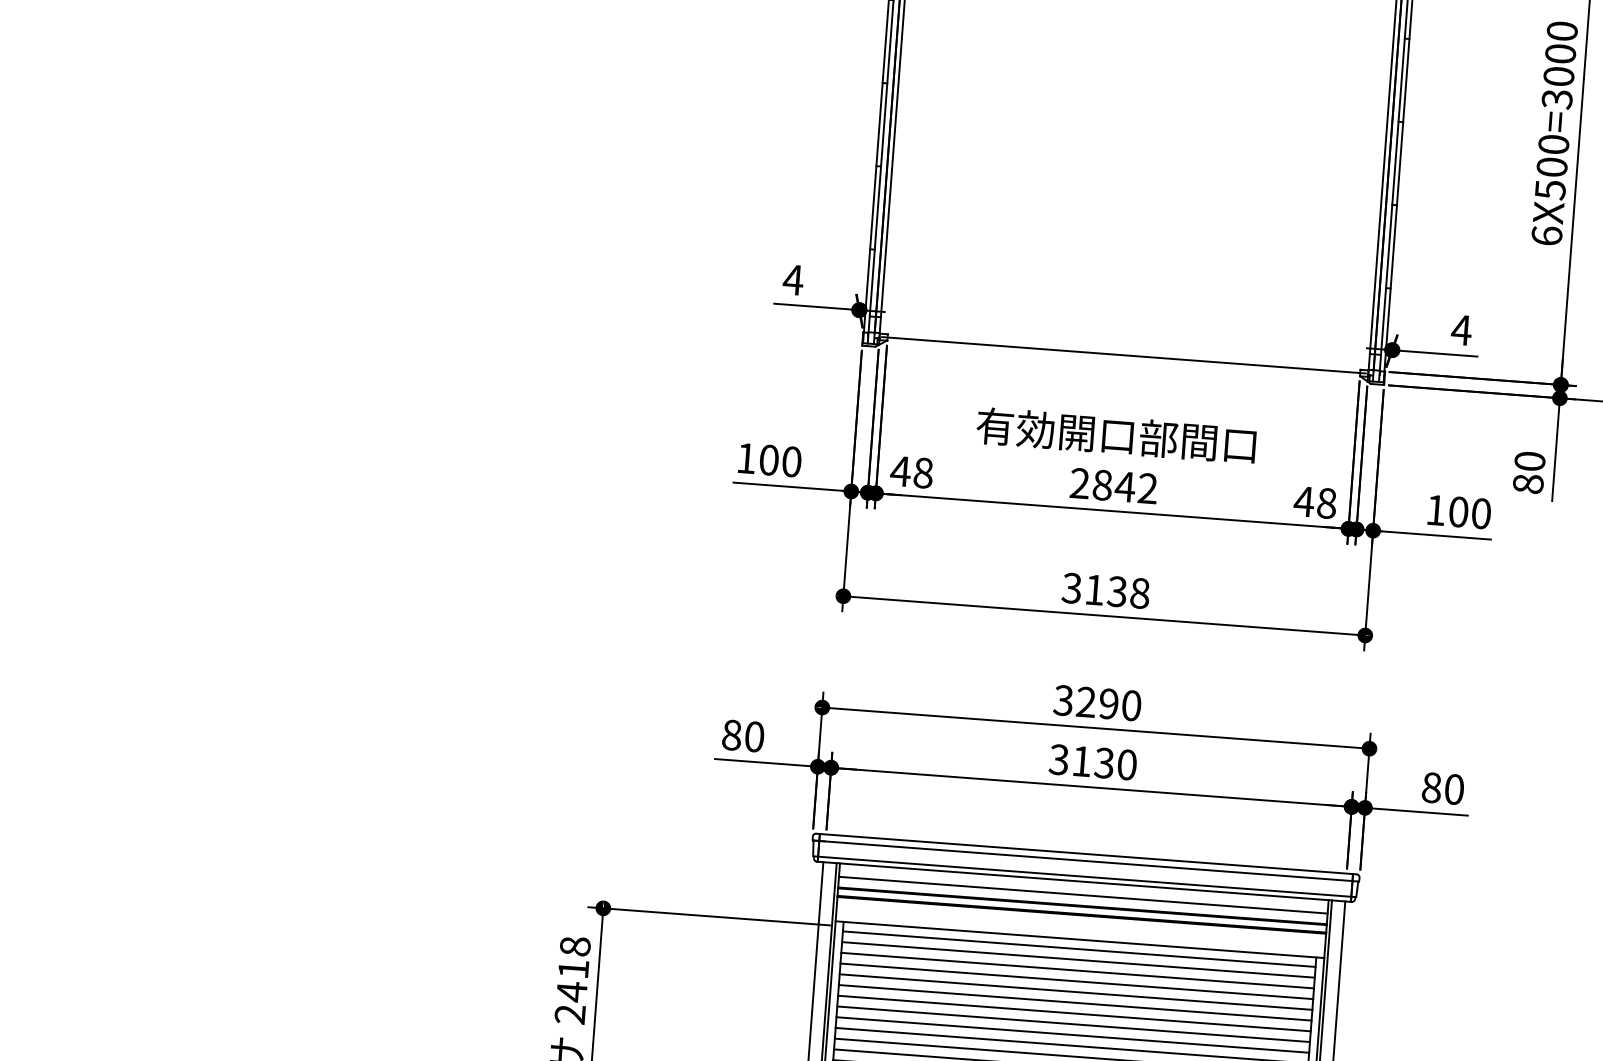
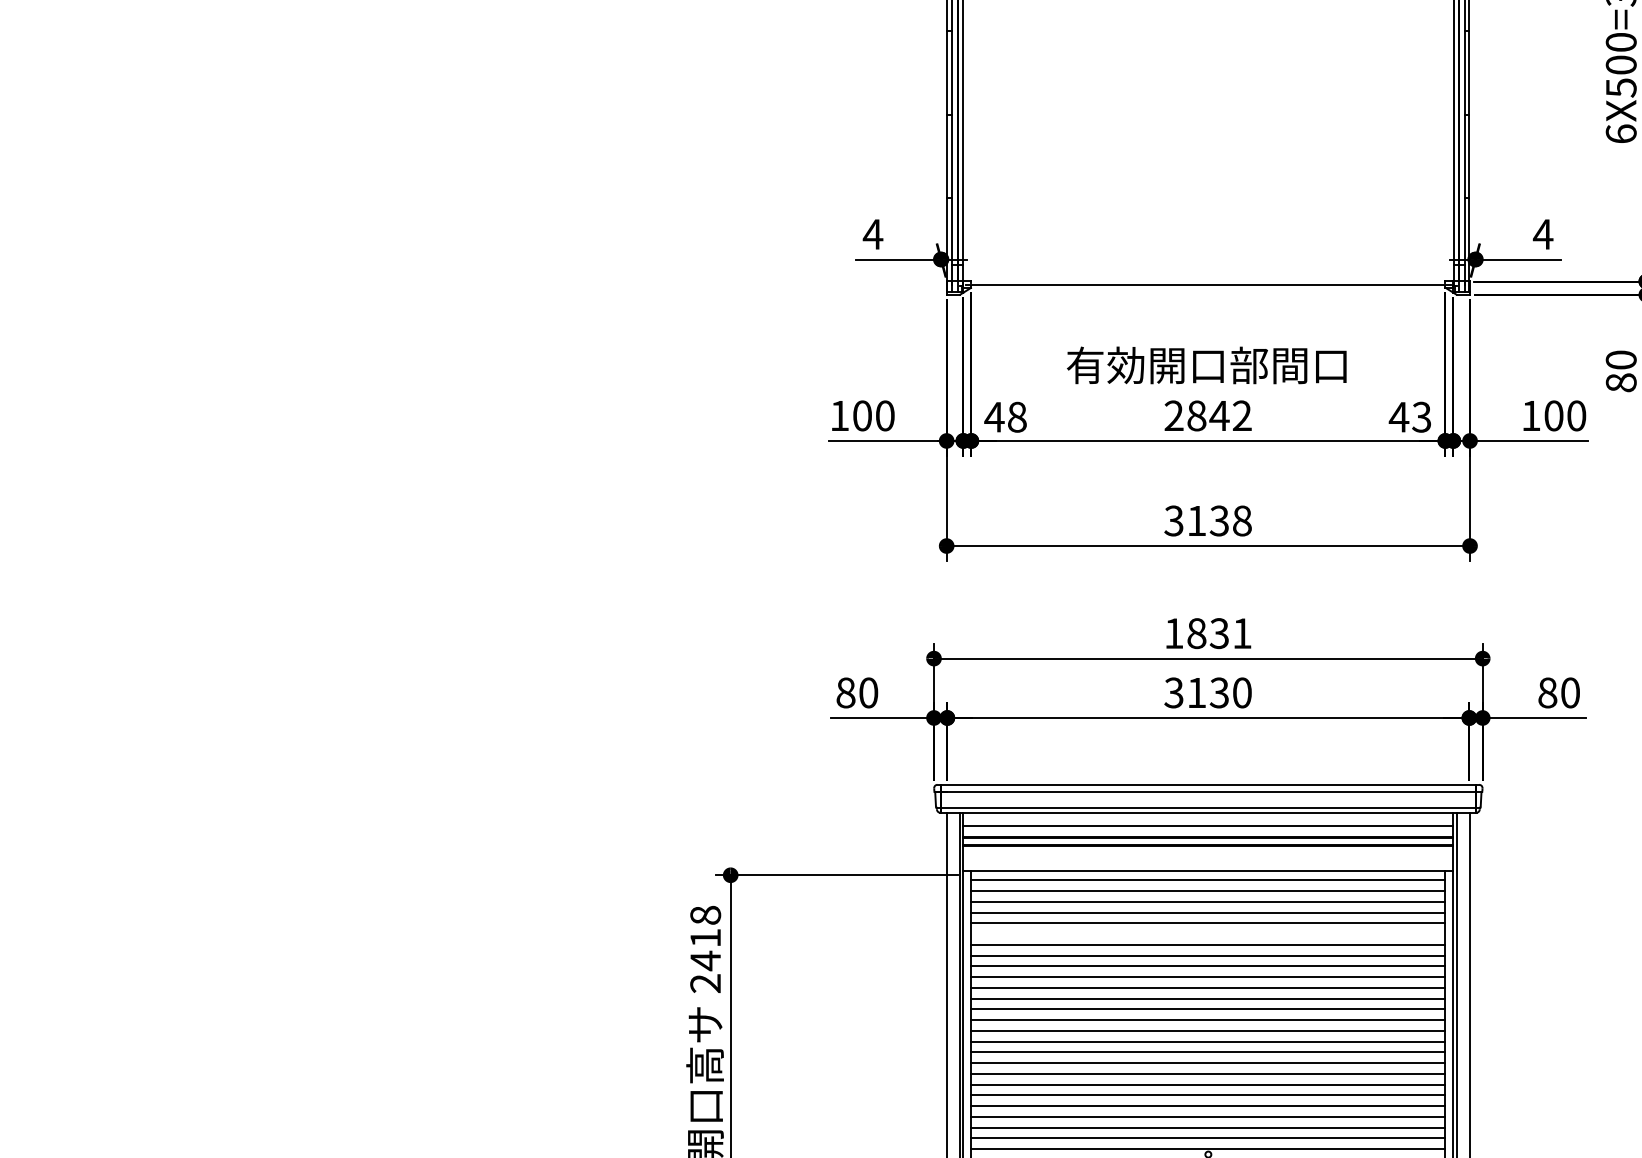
text: (1326, 502) -> (1421, 416), 48 -> 43
text: (1096, 703) -> (1207, 633), 3290 -> 1831
line: (1075, 1003) -> (1208, 934), removed

